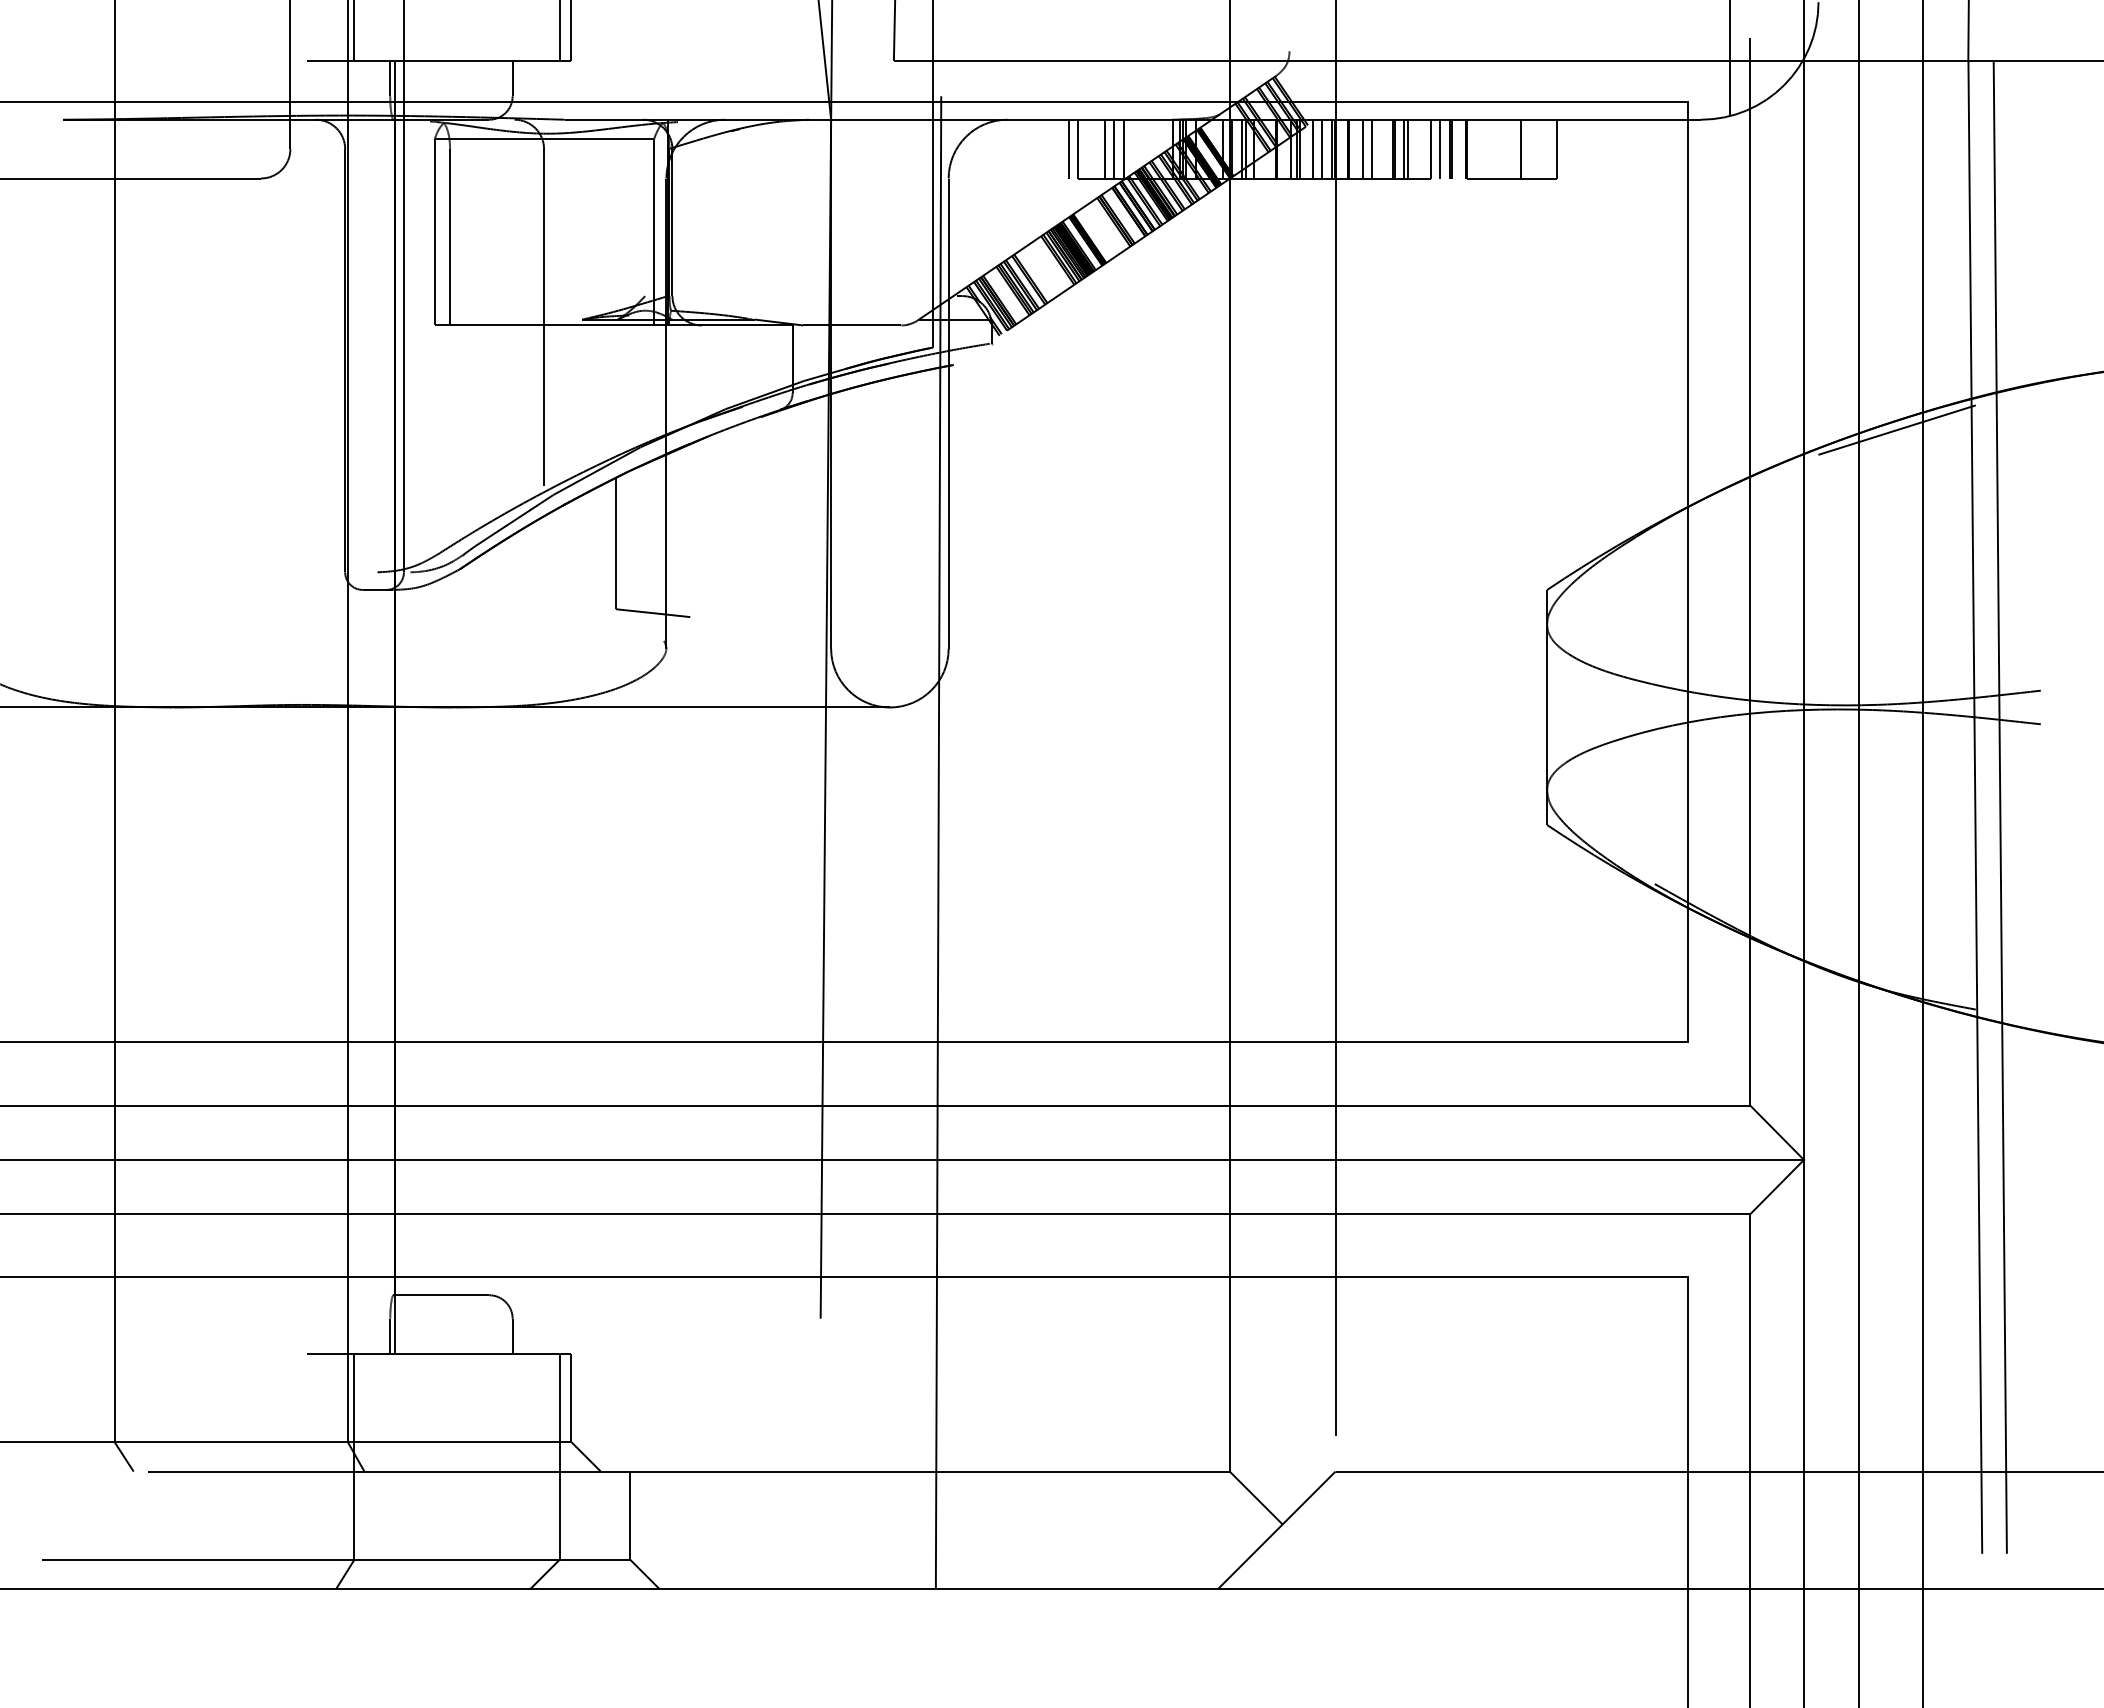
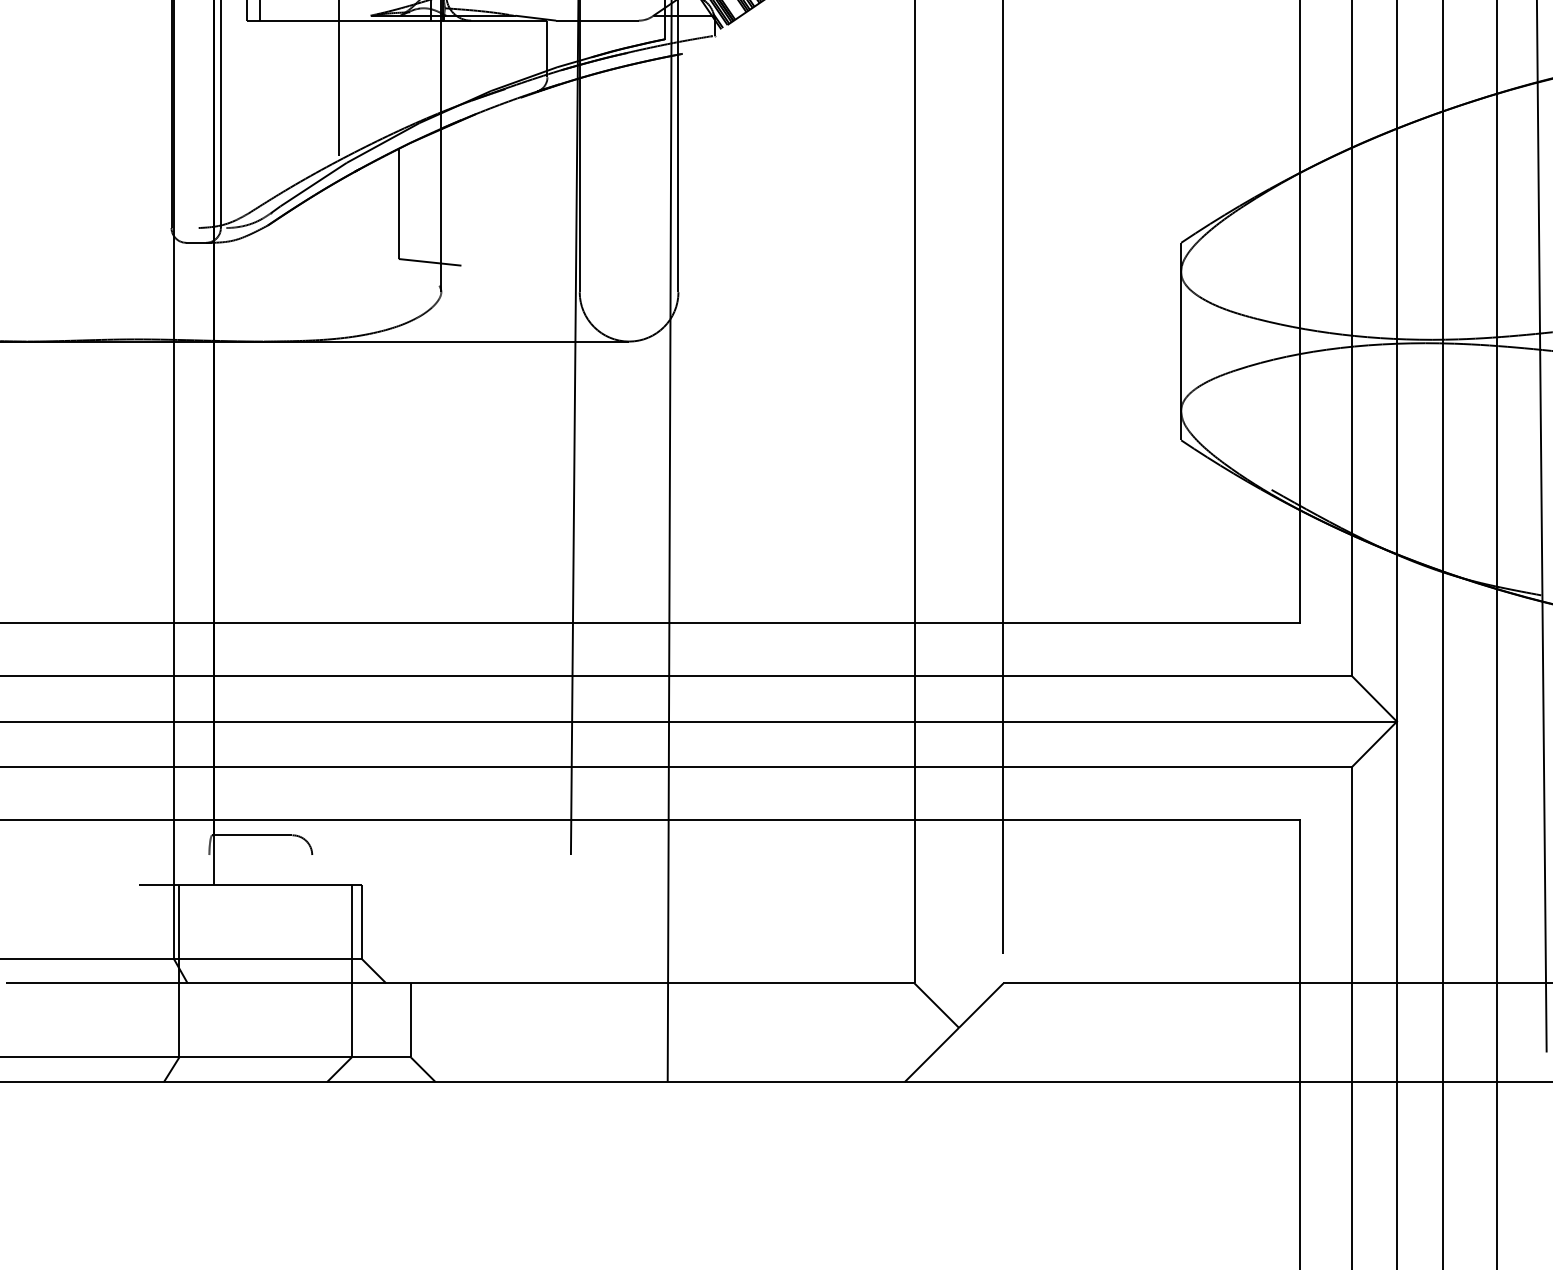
line: (1896, 429) -> (1474, 108), removed
line: (390, 1336) -> (209, 869), removed
line: (512, 1336) -> (312, 869), removed

